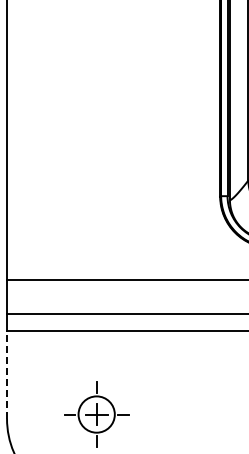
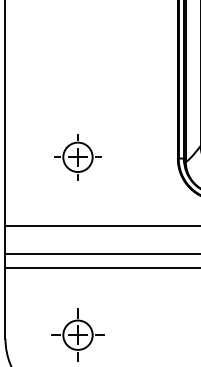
part: (96, 194) -> (77, 157), added
line: (7, 375) -> (5, 303), dashed -> solid

